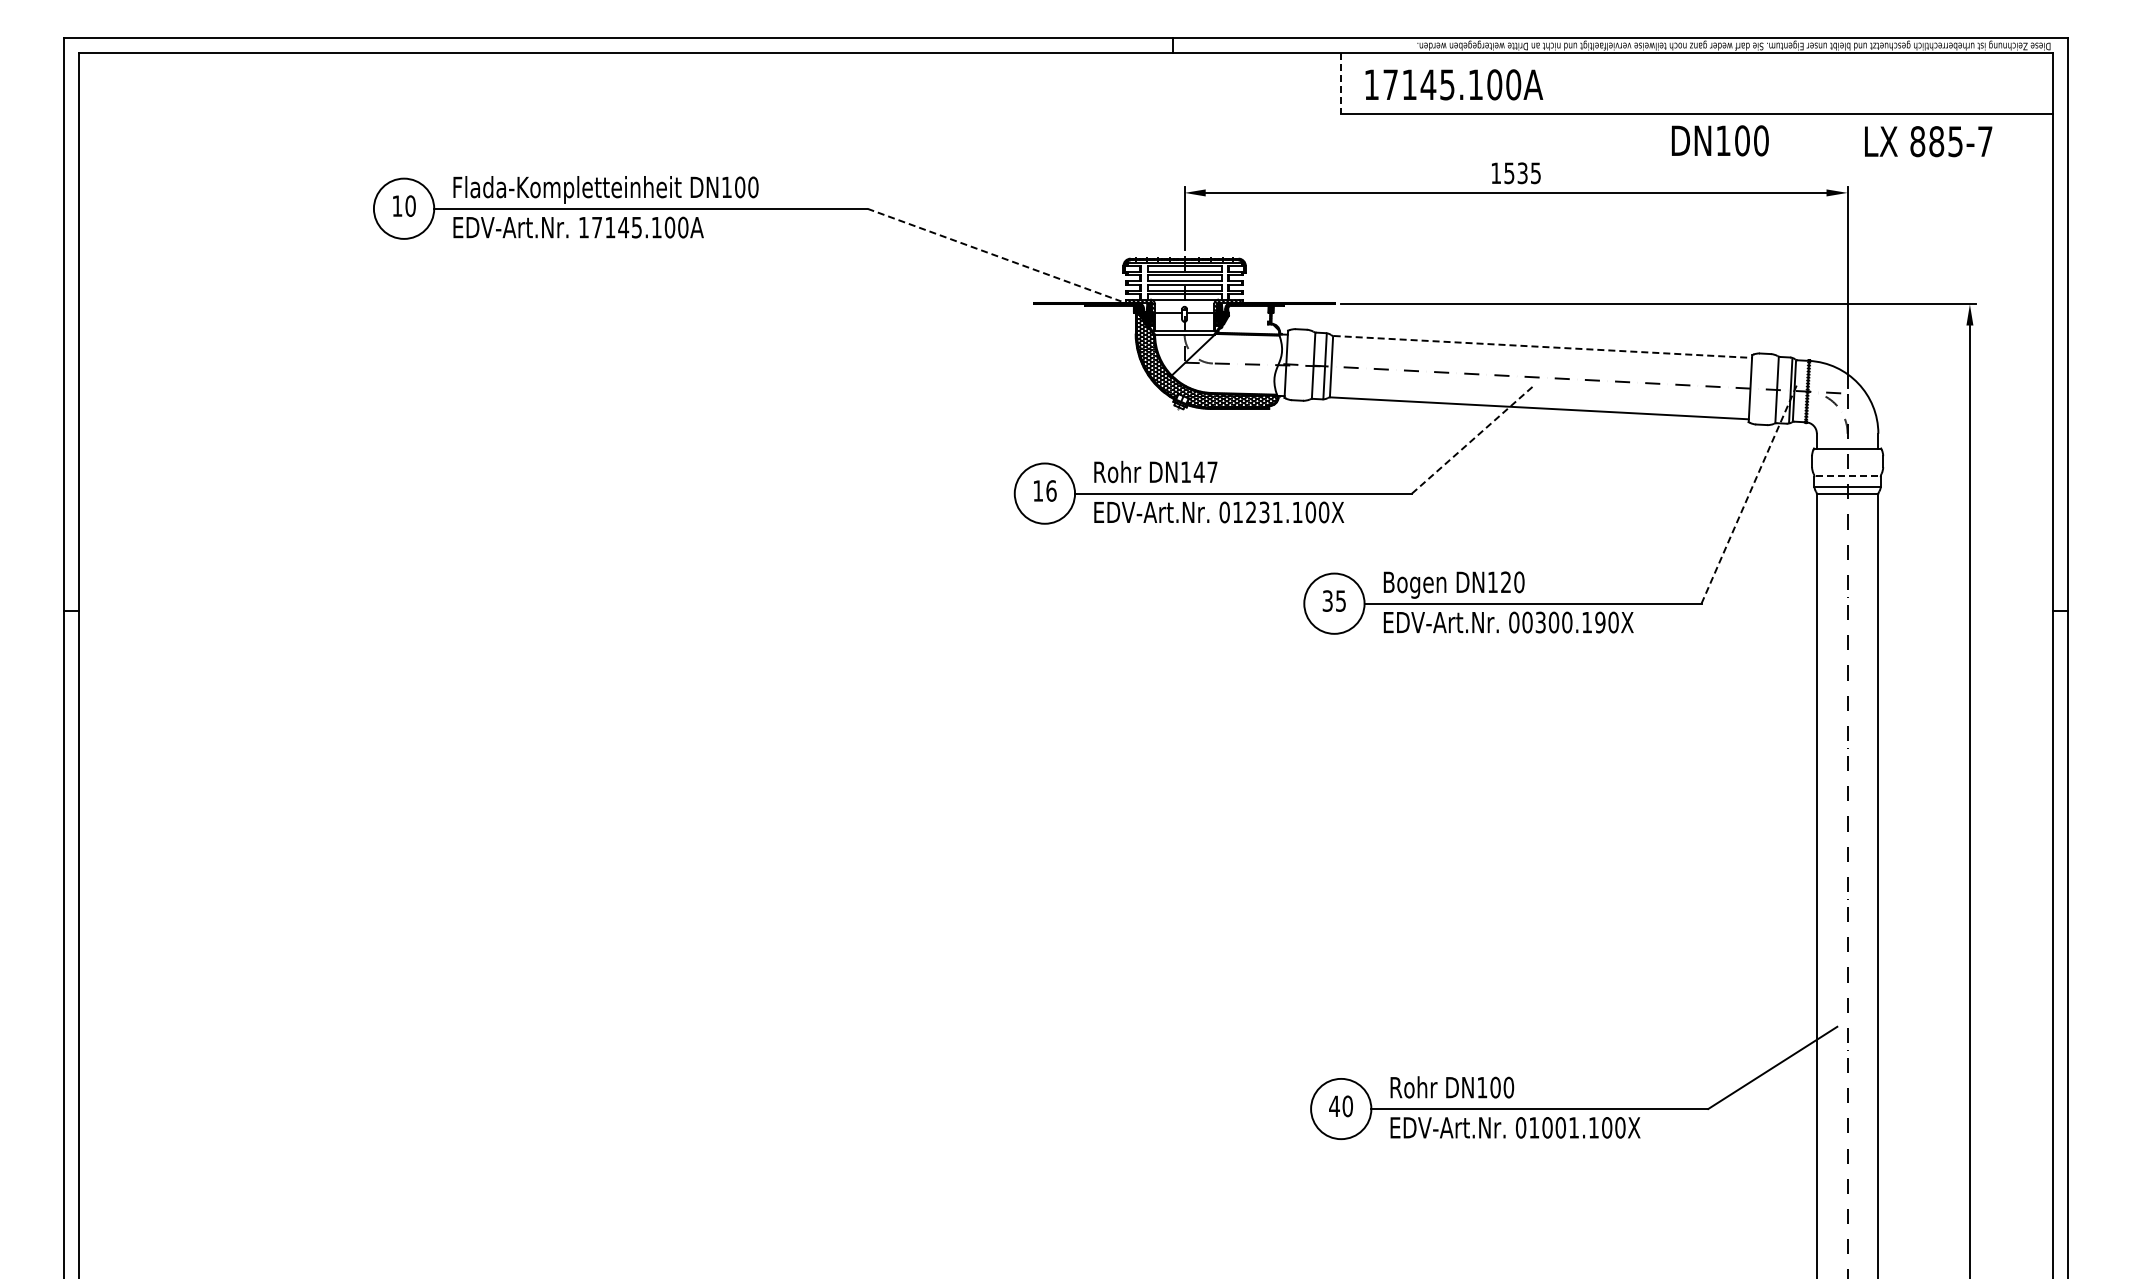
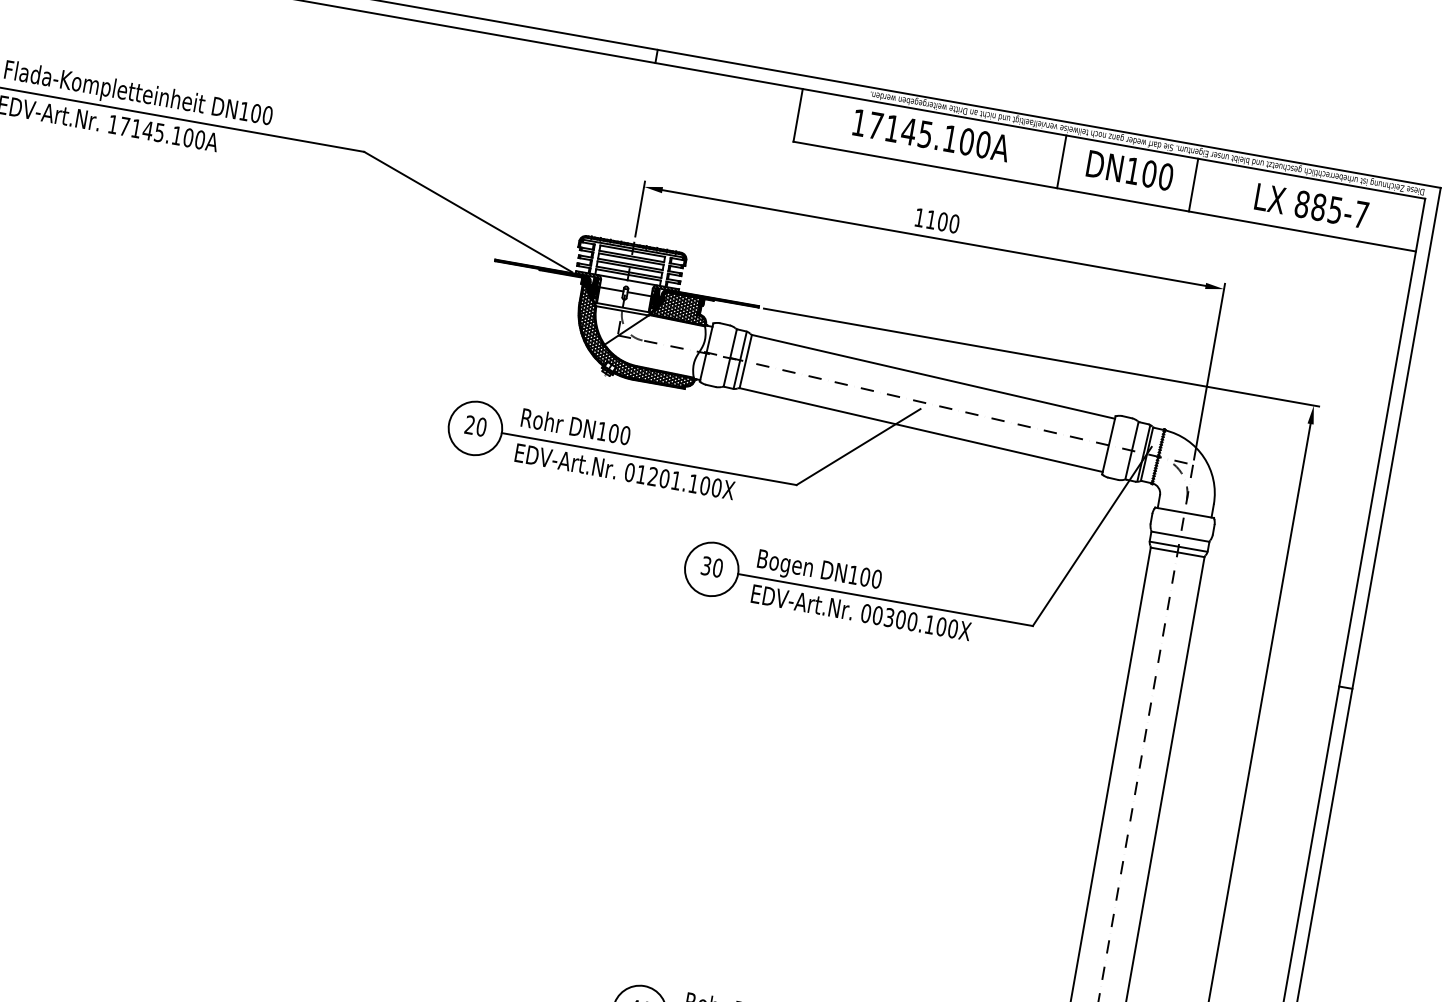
line: (1642, 83) -> (1061, 161), added
line: (1793, 83) -> (1193, 185), added
line: (1341, 84) -> (798, 116), dashed -> solid
text: (1454, 84) -> (931, 135), moved
text: (1720, 140) -> (1130, 170), moved
text: (1928, 141) -> (1311, 205), moved
text: (1522, 173) -> (942, 222), 1535 -> 1100
line: (994, 255) -> (468, 212), dashed -> solid
hatch: (1248, 319) -> (680, 307), added
line: (1543, 346) -> (934, 376), dashed -> solid
line: (1473, 439) -> (858, 447), dashed -> solid
text: (1205, 472) -> (619, 434), DN147 -> DN100
line: (1848, 475) -> (1181, 536), dashed -> solid
text: (1044, 490) -> (475, 425), 16 -> 20
line: (1749, 492) -> (1092, 536), dashed -> solid
text: (1264, 512) -> (664, 478), 01231.100X -> 01201.100X
text: (1506, 582) -> (865, 577), DN120 -> DN100
text: (1340, 600) -> (717, 567), 35 -> 30
text: (1600, 622) -> (941, 626), 00300.190X -> 00300.100X

